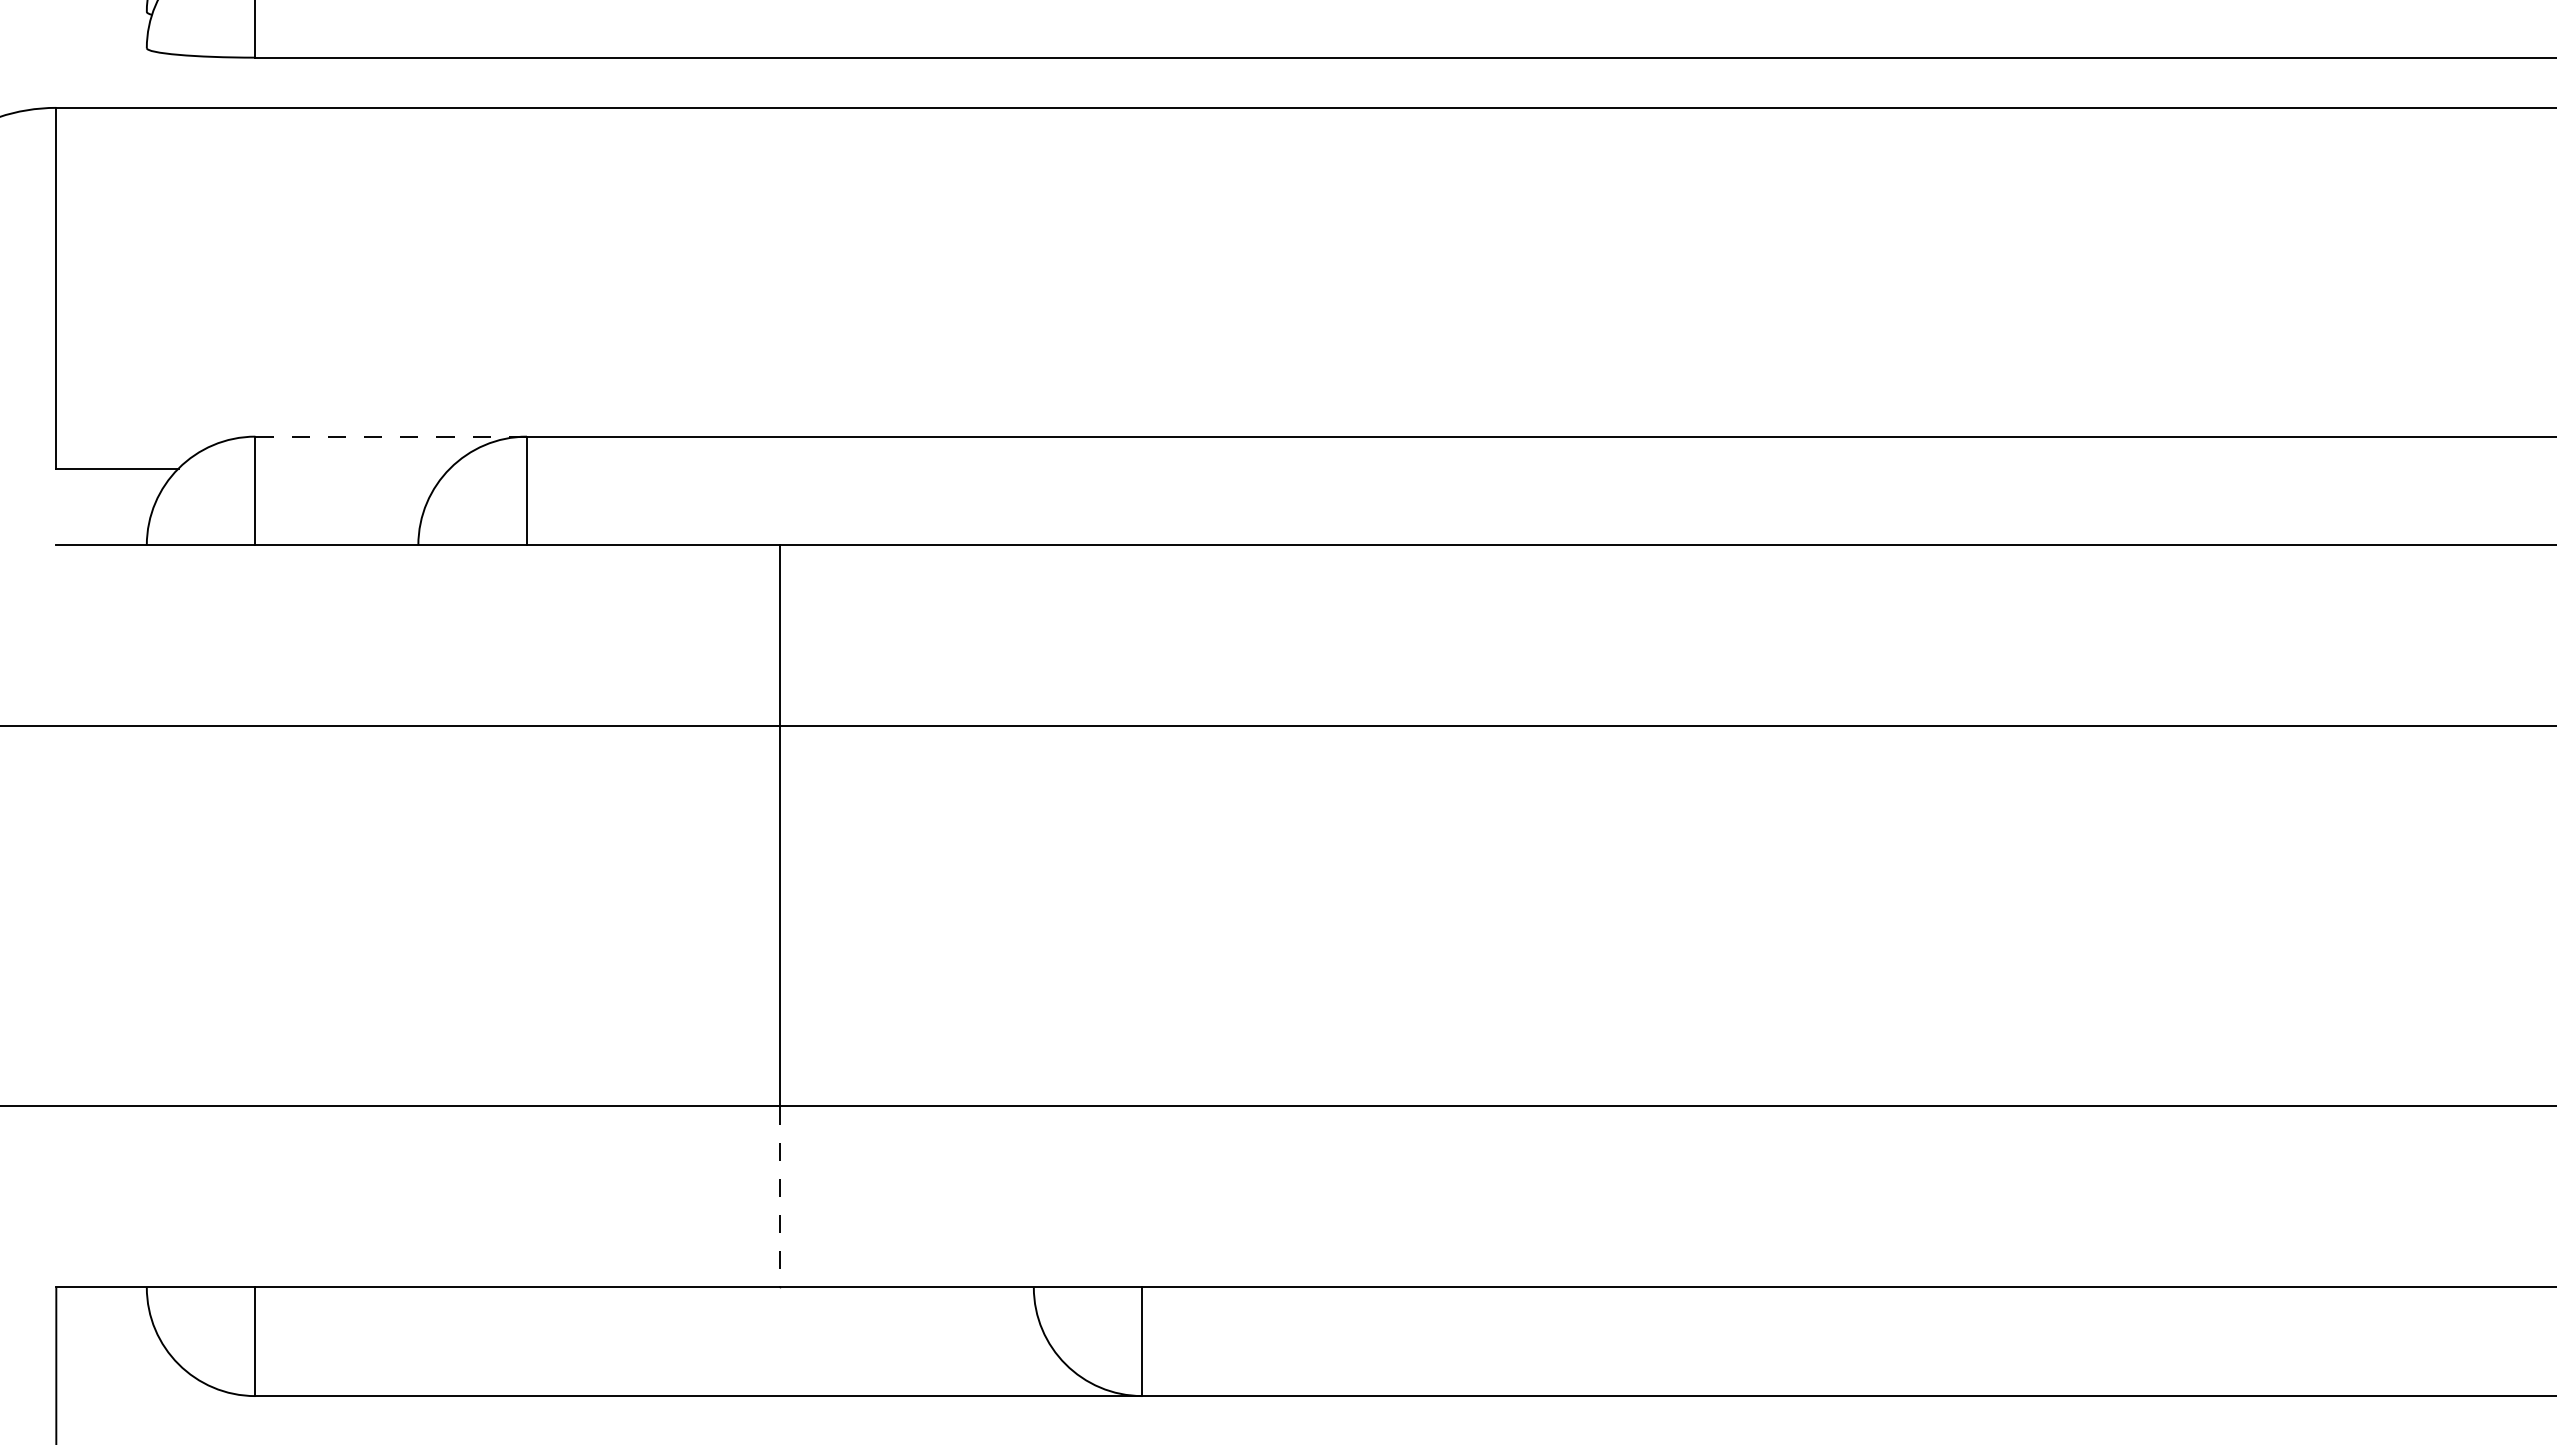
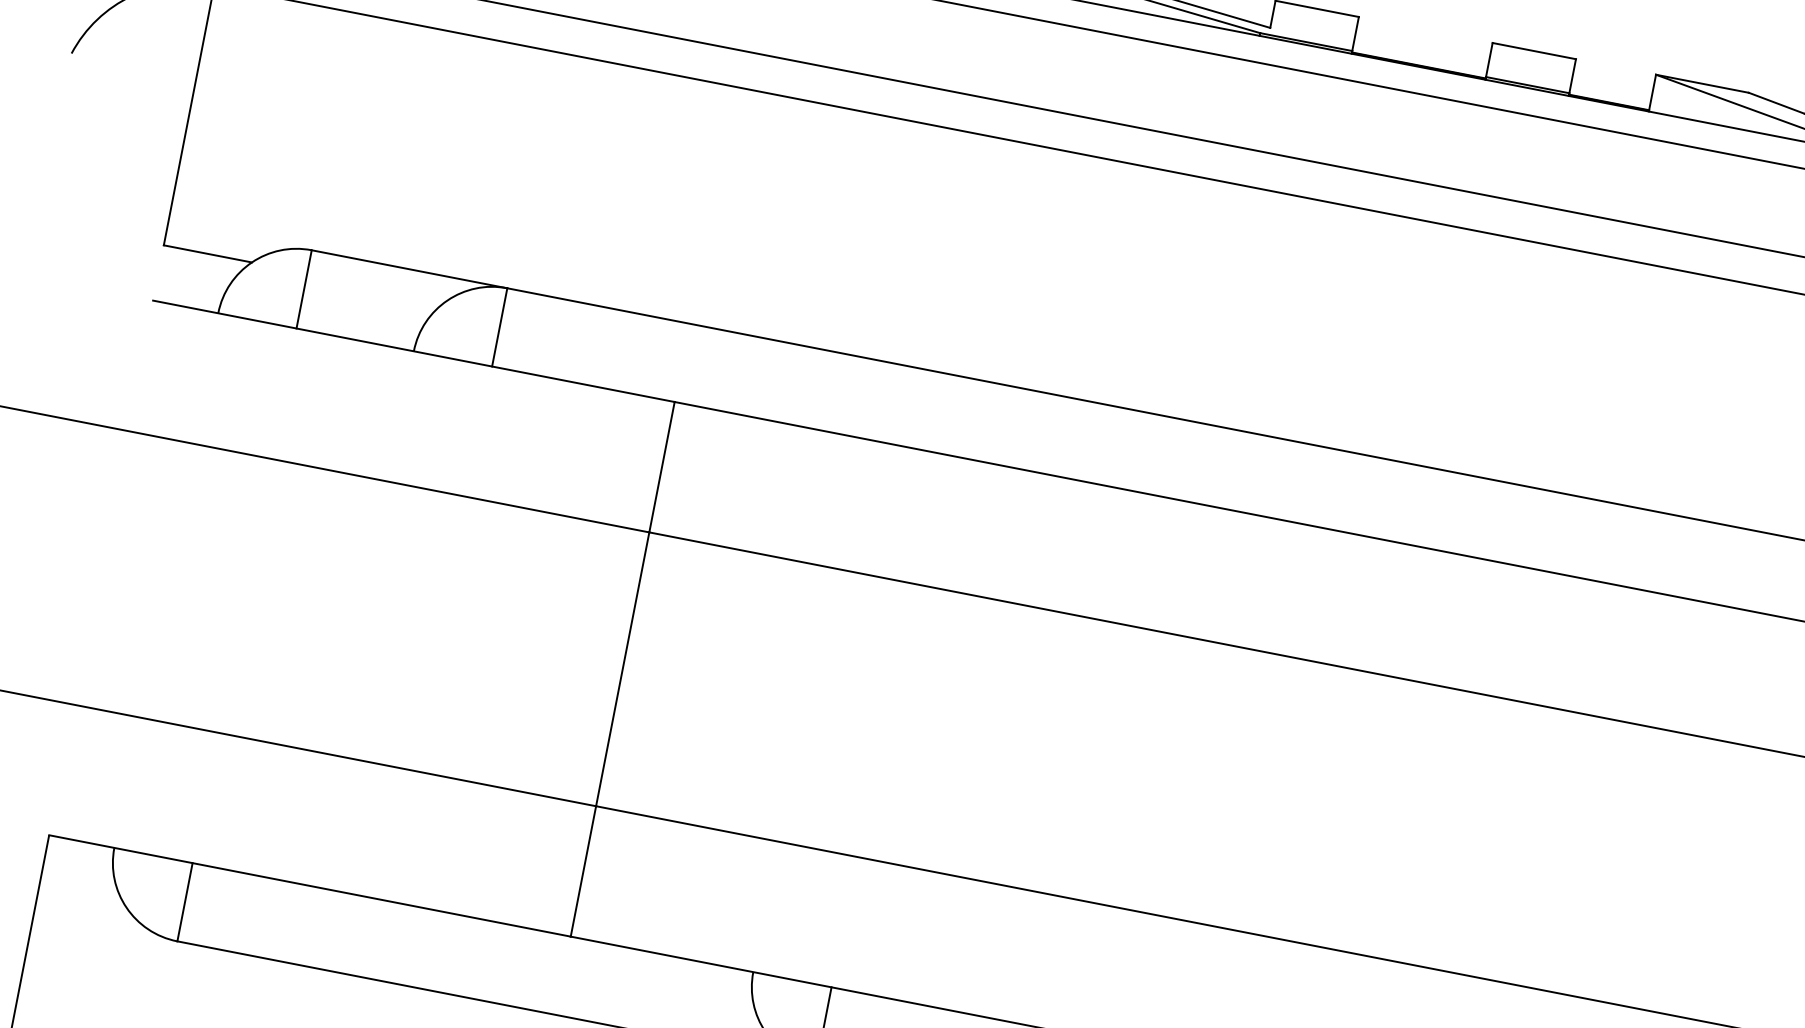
line: (391, 436) -> (409, 269), dashed -> solid
line: (780, 1196) -> (583, 871), dashed -> solid

